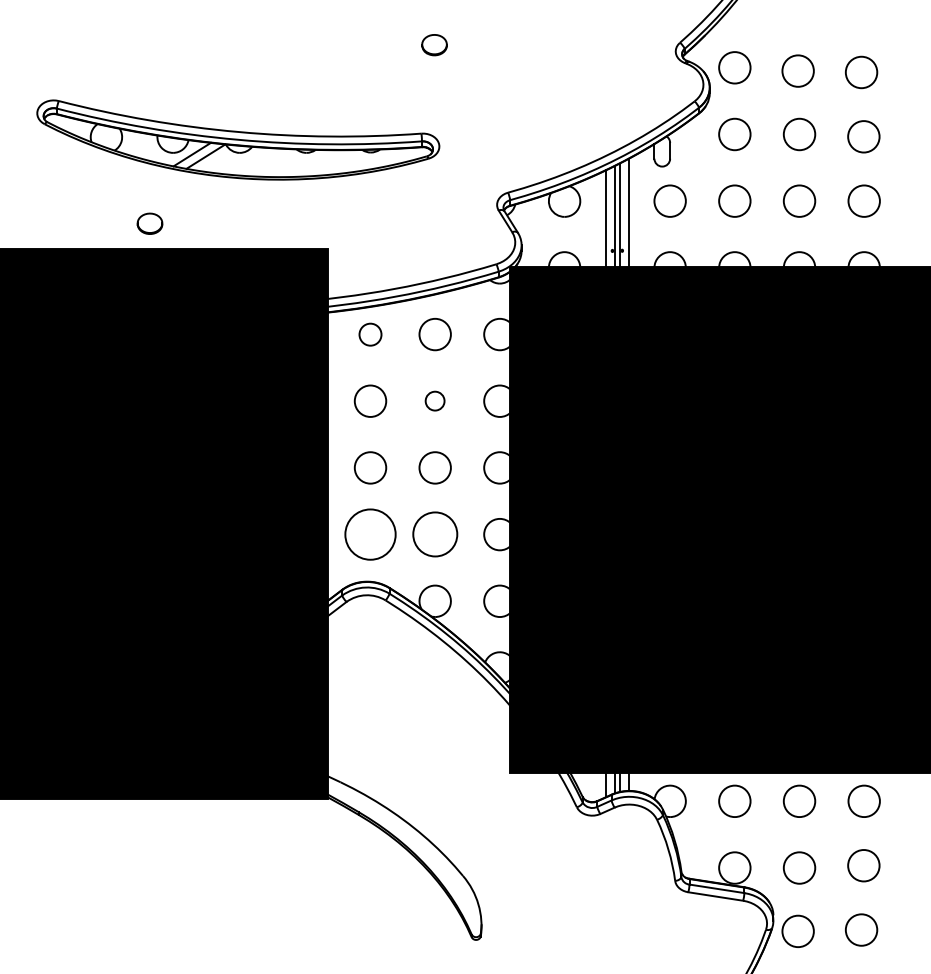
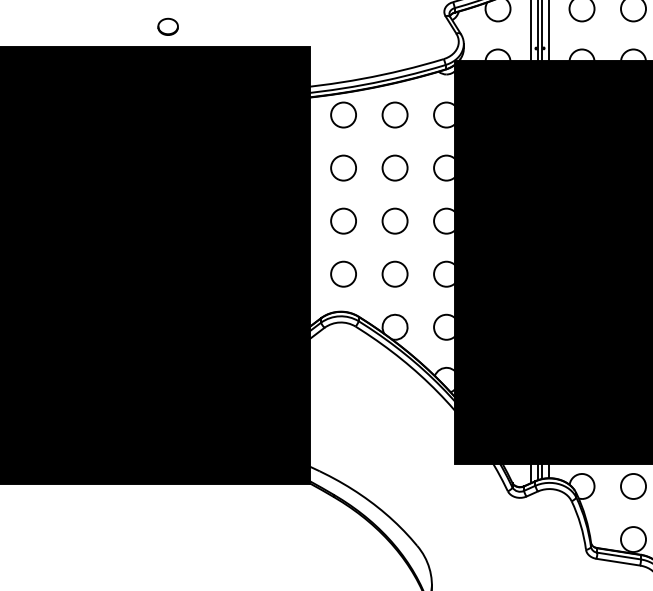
circle: (370, 334) -> (343, 115), size x1.43
circle: (434, 400) -> (394, 167), size x1.67
circle: (370, 534) -> (343, 274), size x0.62
circle: (434, 534) -> (394, 274), size x0.71

